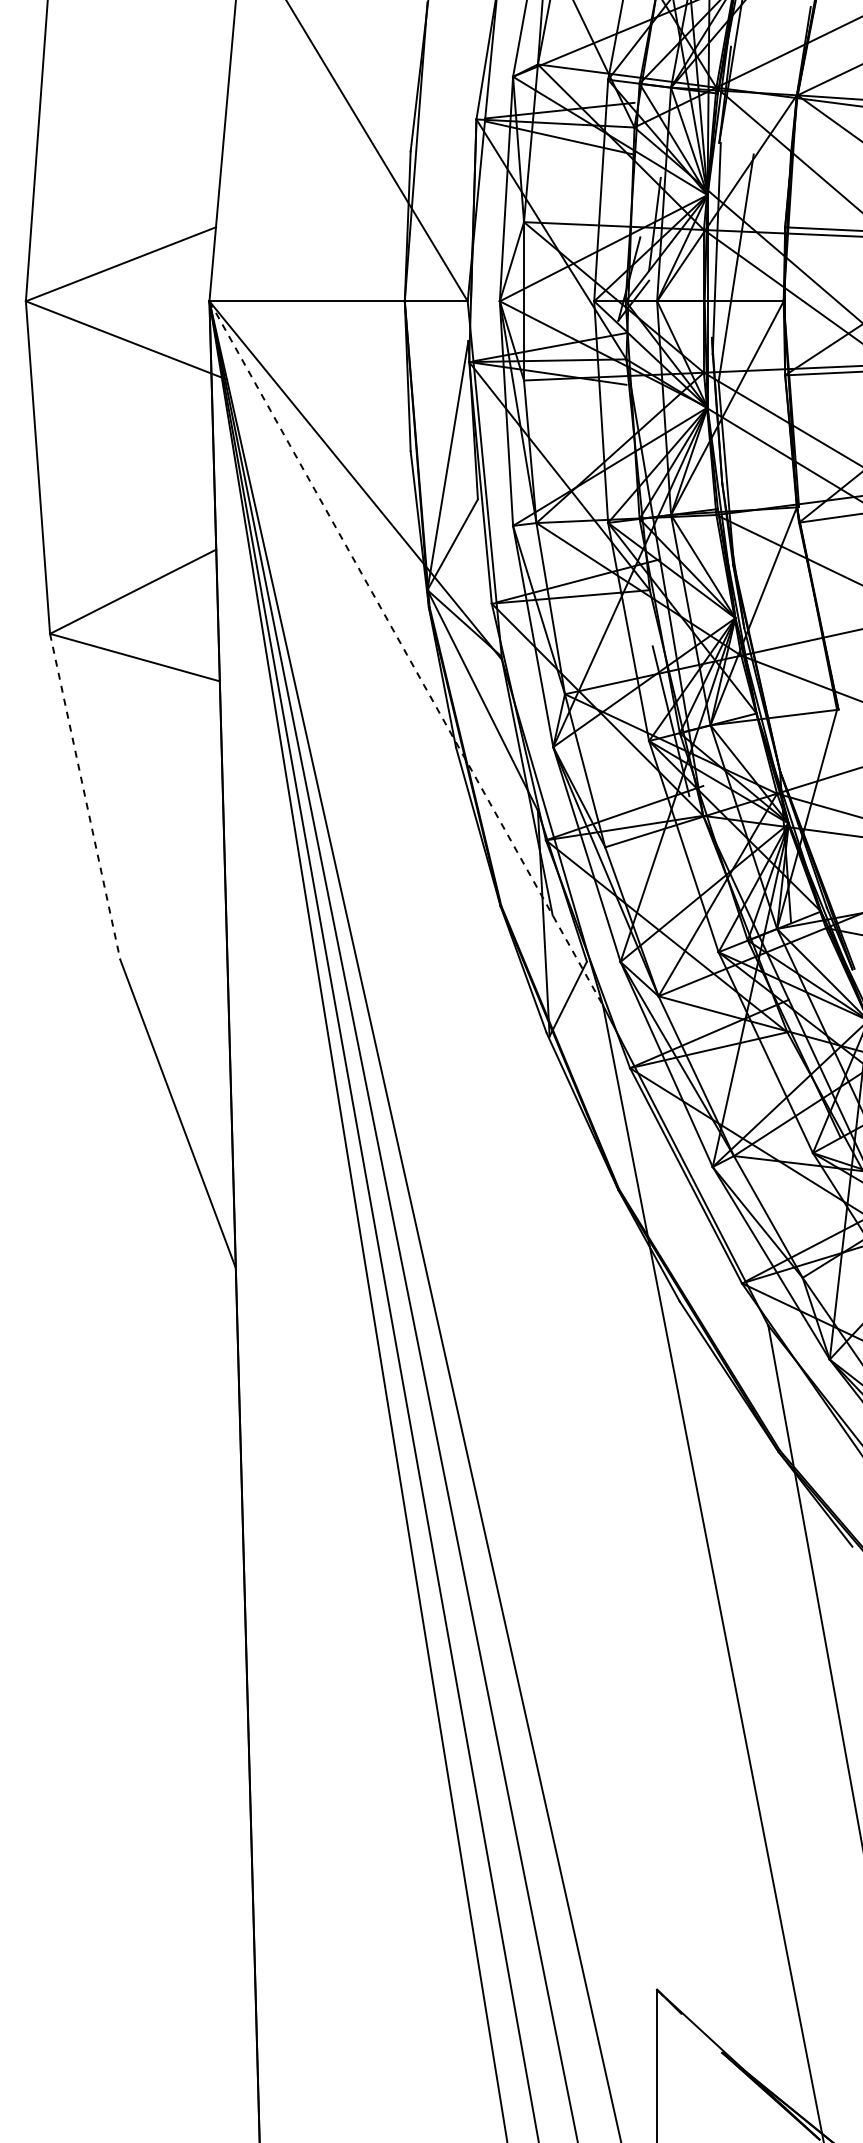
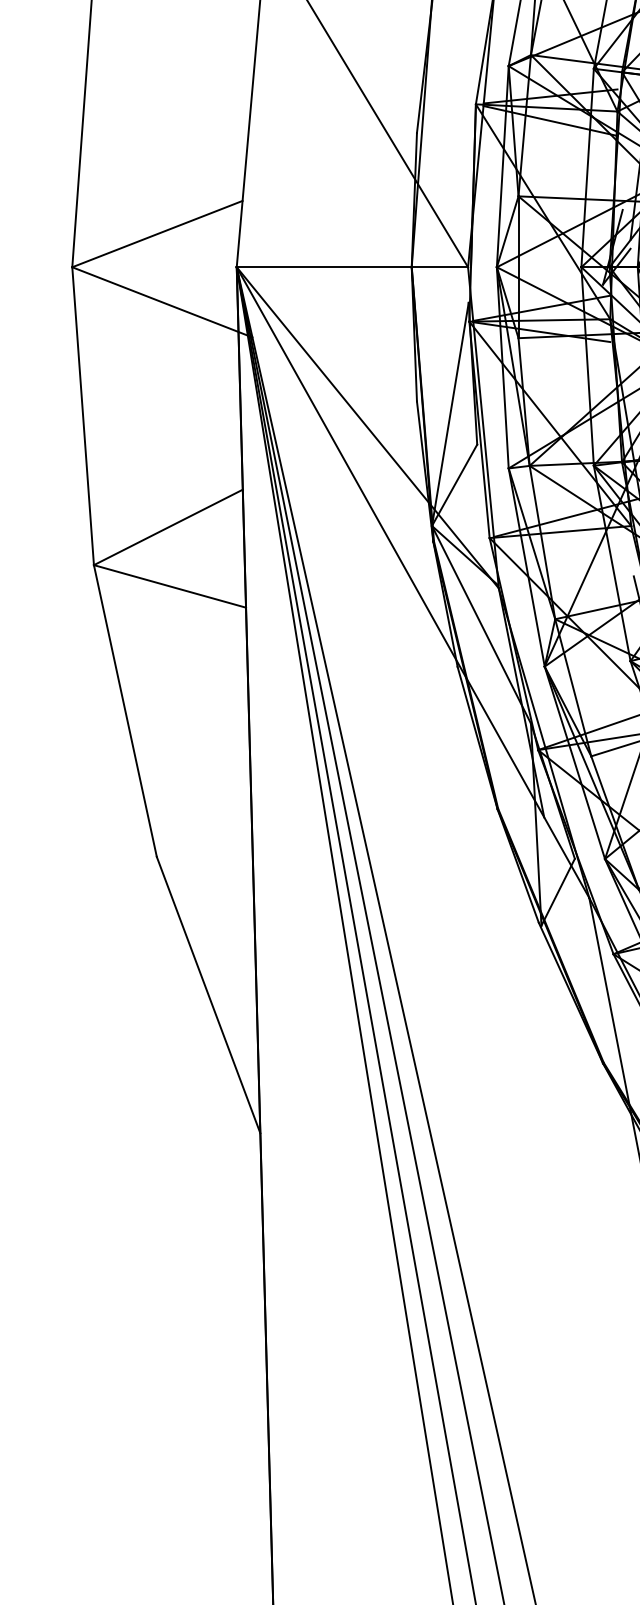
line: (406, 653) -> (413, 582), dashed -> solid
line: (85, 796) -> (125, 710), dashed -> solid

